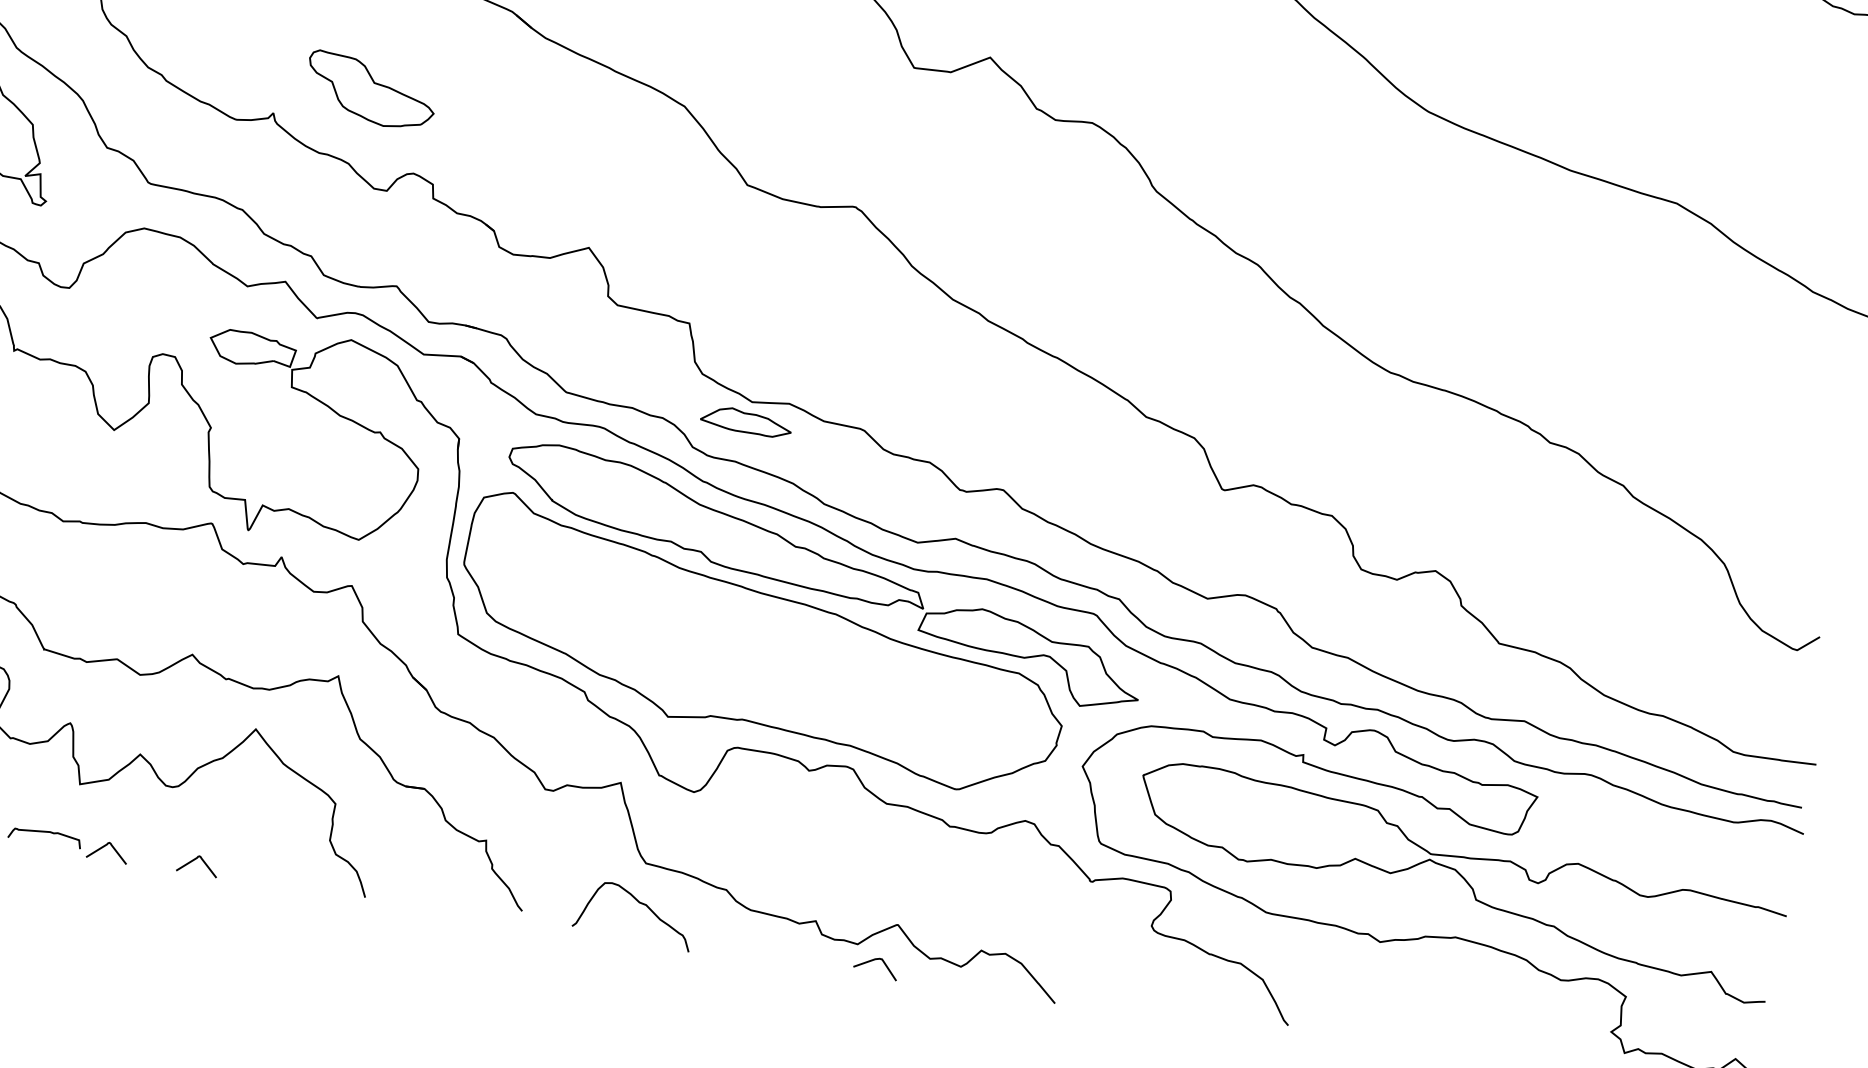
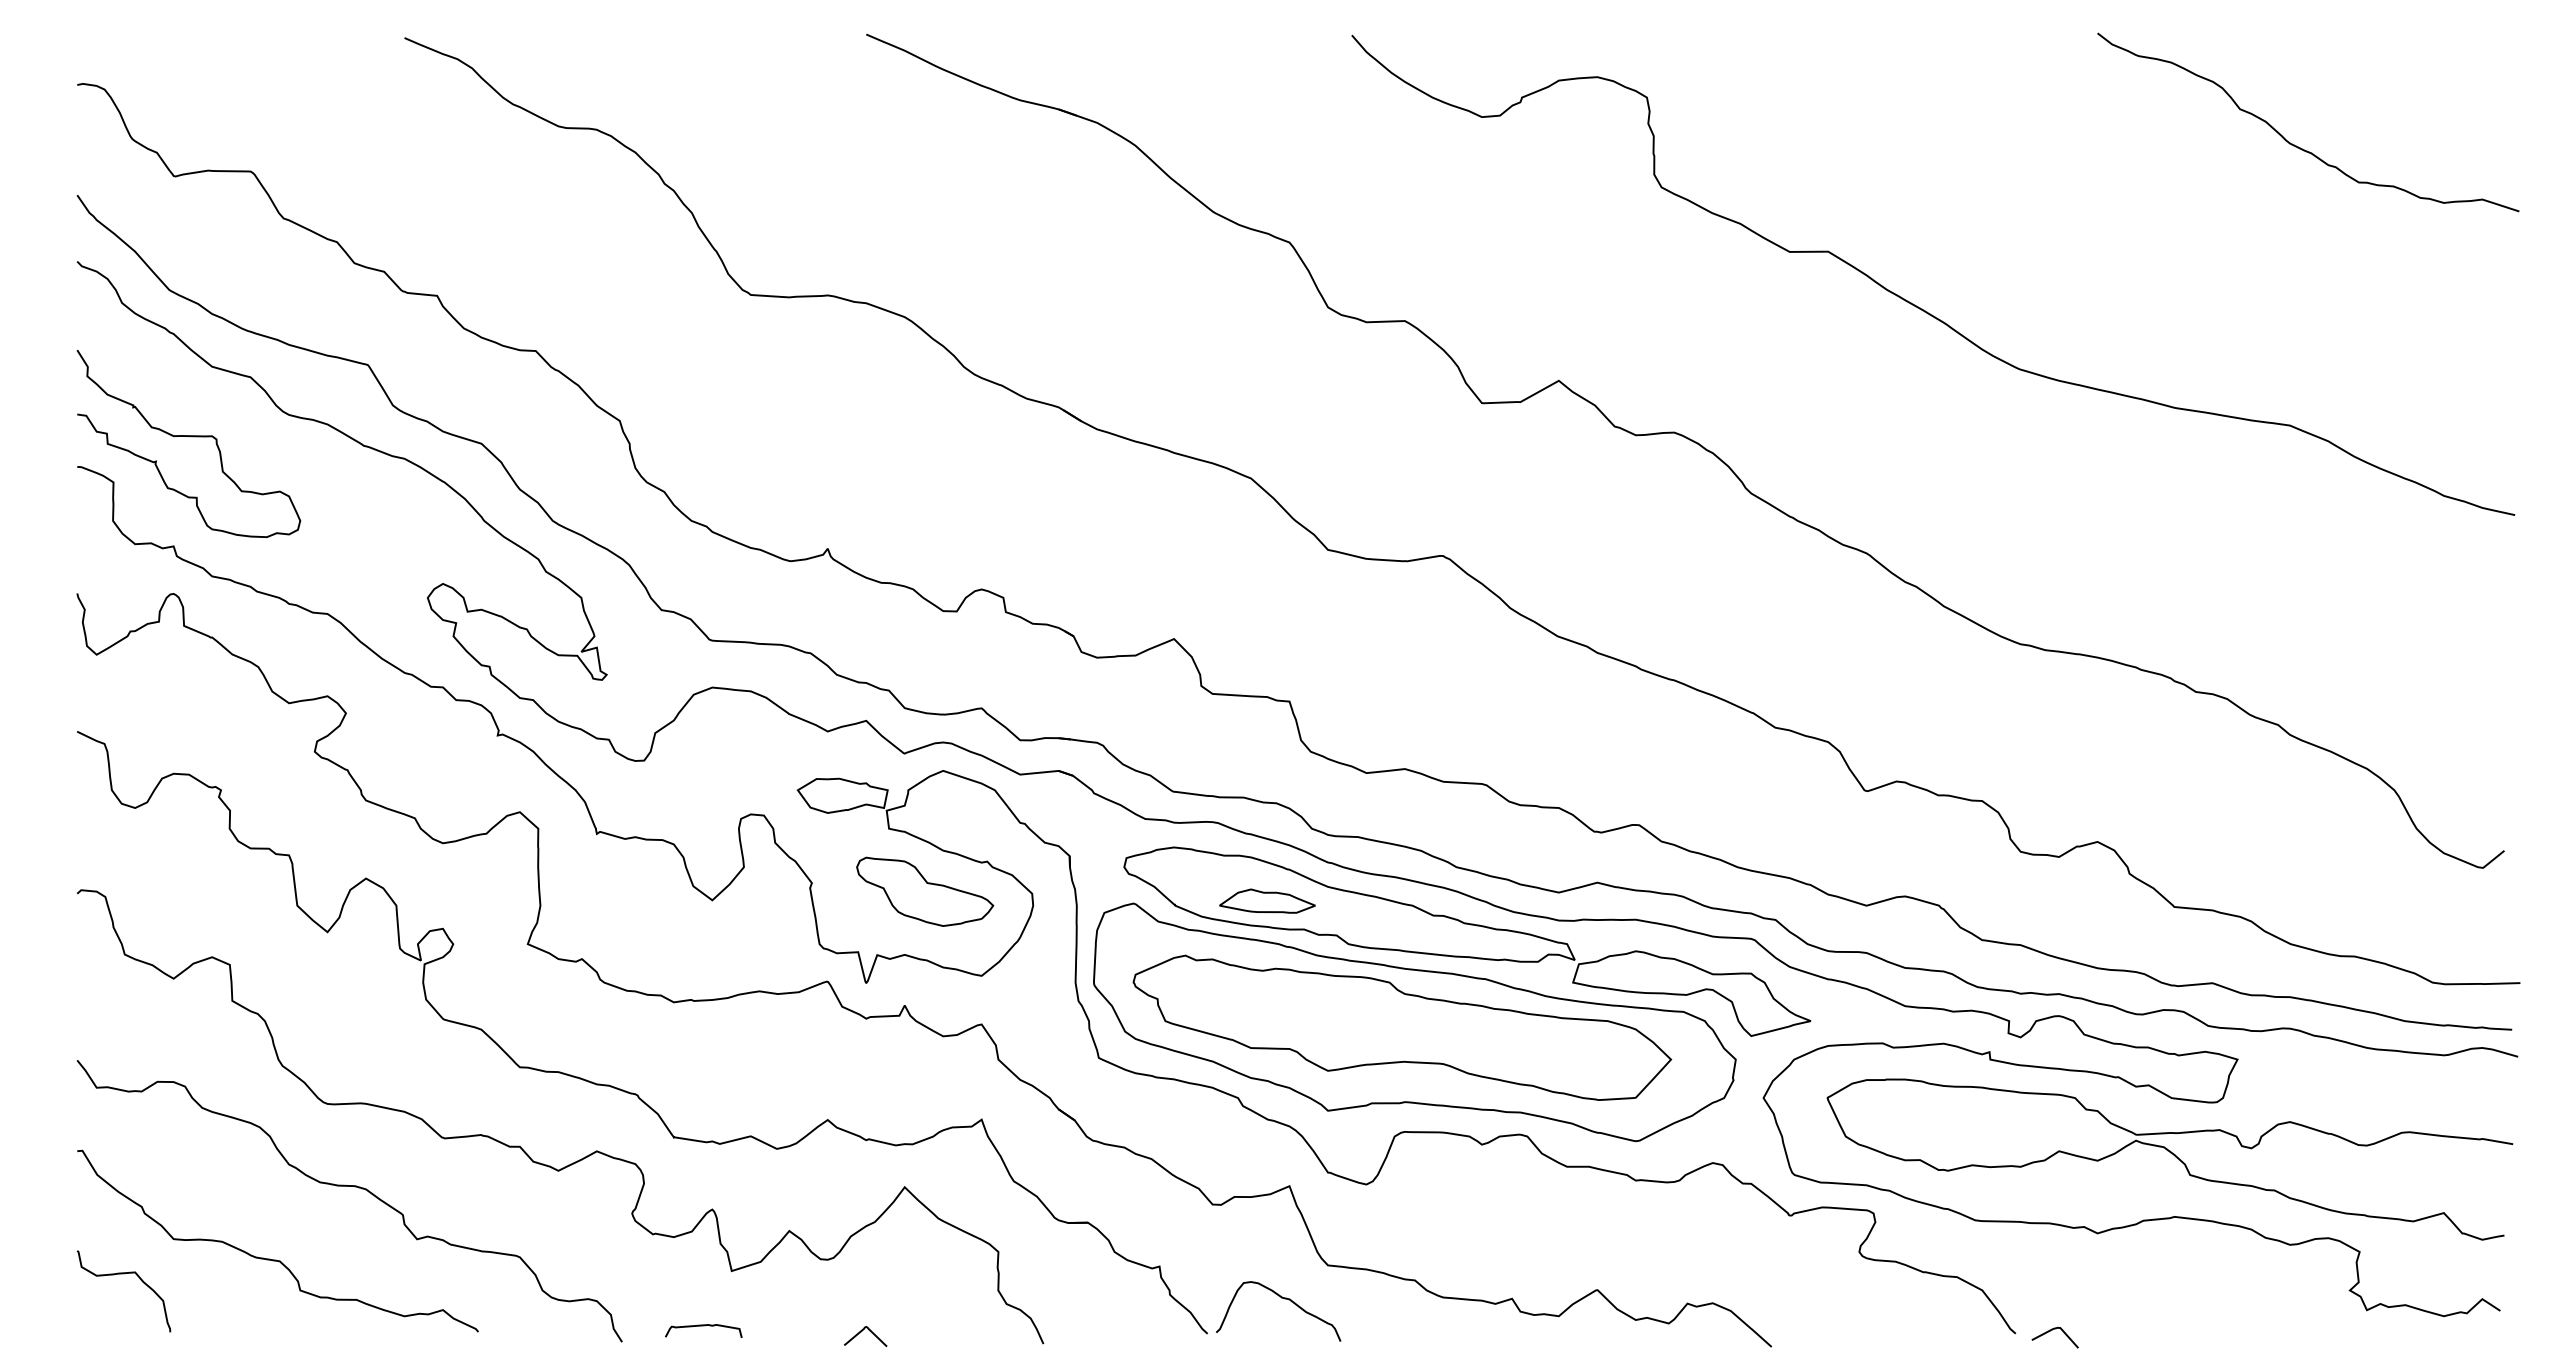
part: (371, 90) -> (925, 891), moved
part: (746, 421) -> (1267, 900), moved
part: (750, 648) -> (1402, 1027), added
curve: (104, 847) -> (766, 1332), removed
curve: (638, 903) -> (1281, 1298), moved
curve: (872, 961) -> (2050, 1331), moved

